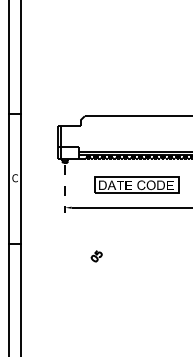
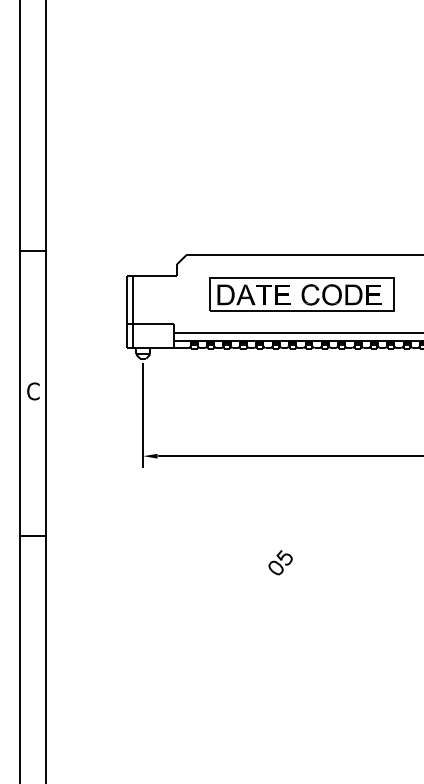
part: (136, 184) -> (299, 293), moved
line: (65, 189) -> (143, 416), dashed -> solid
part: (96, 256) -> (280, 563), moved

